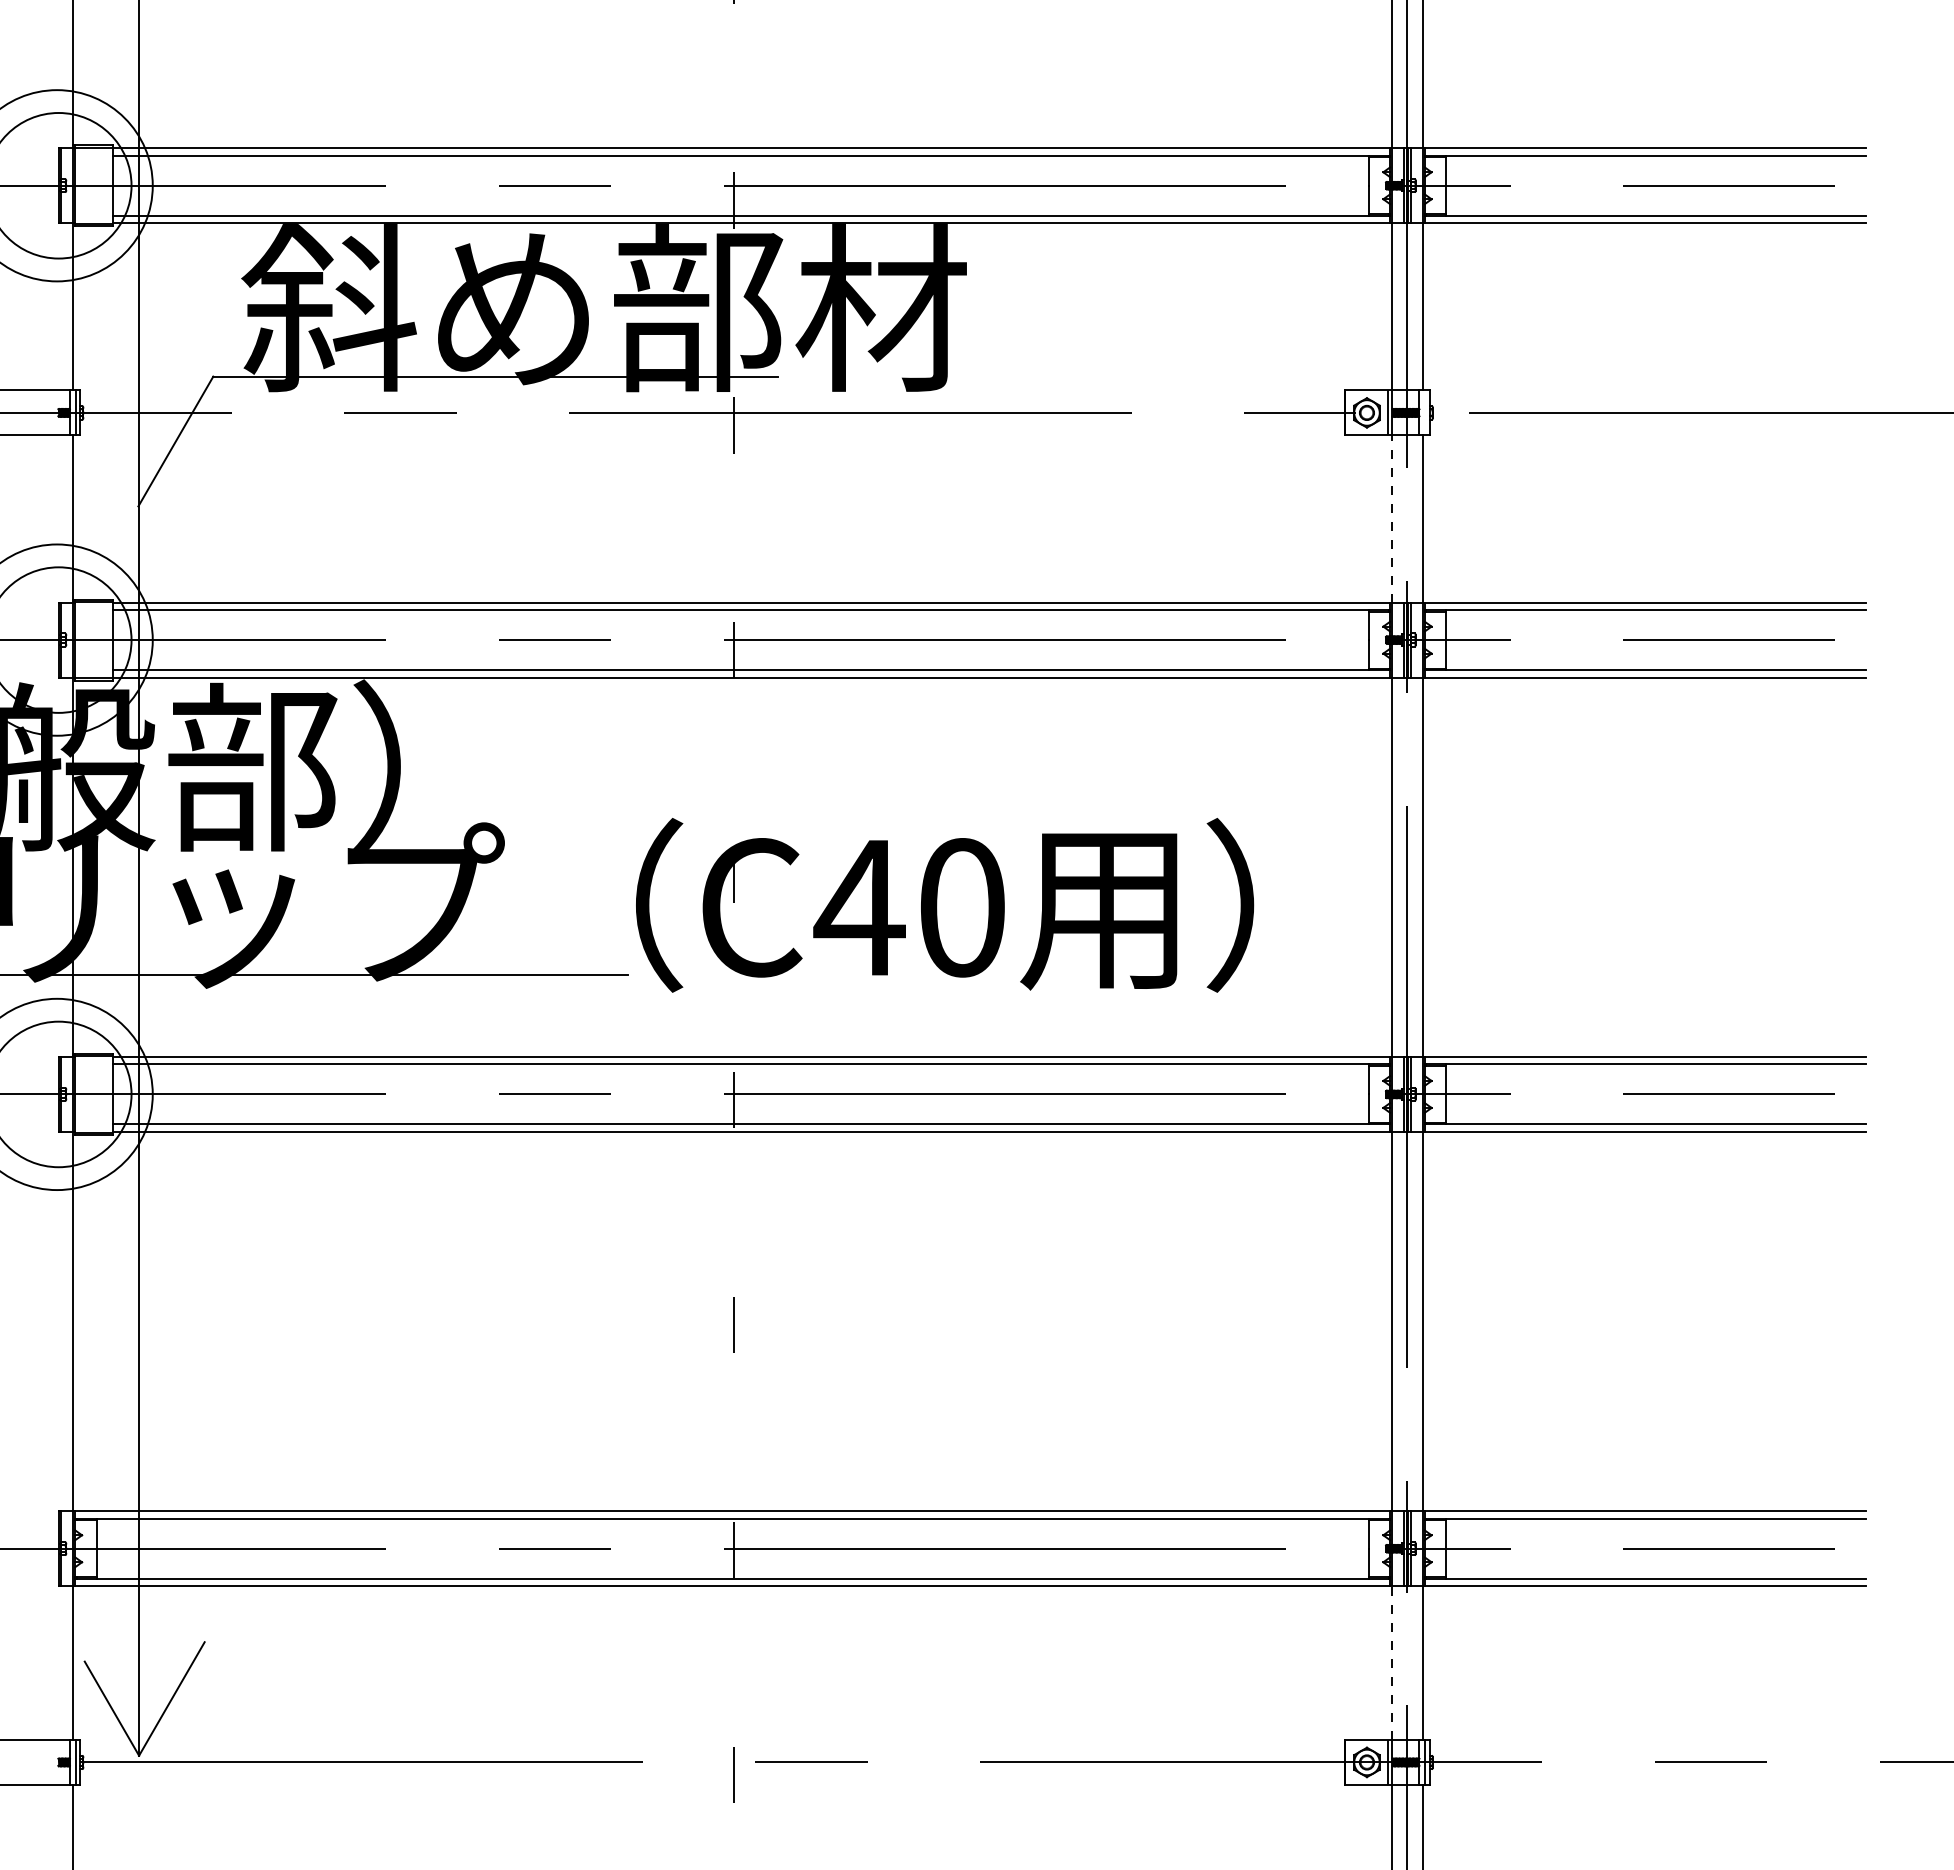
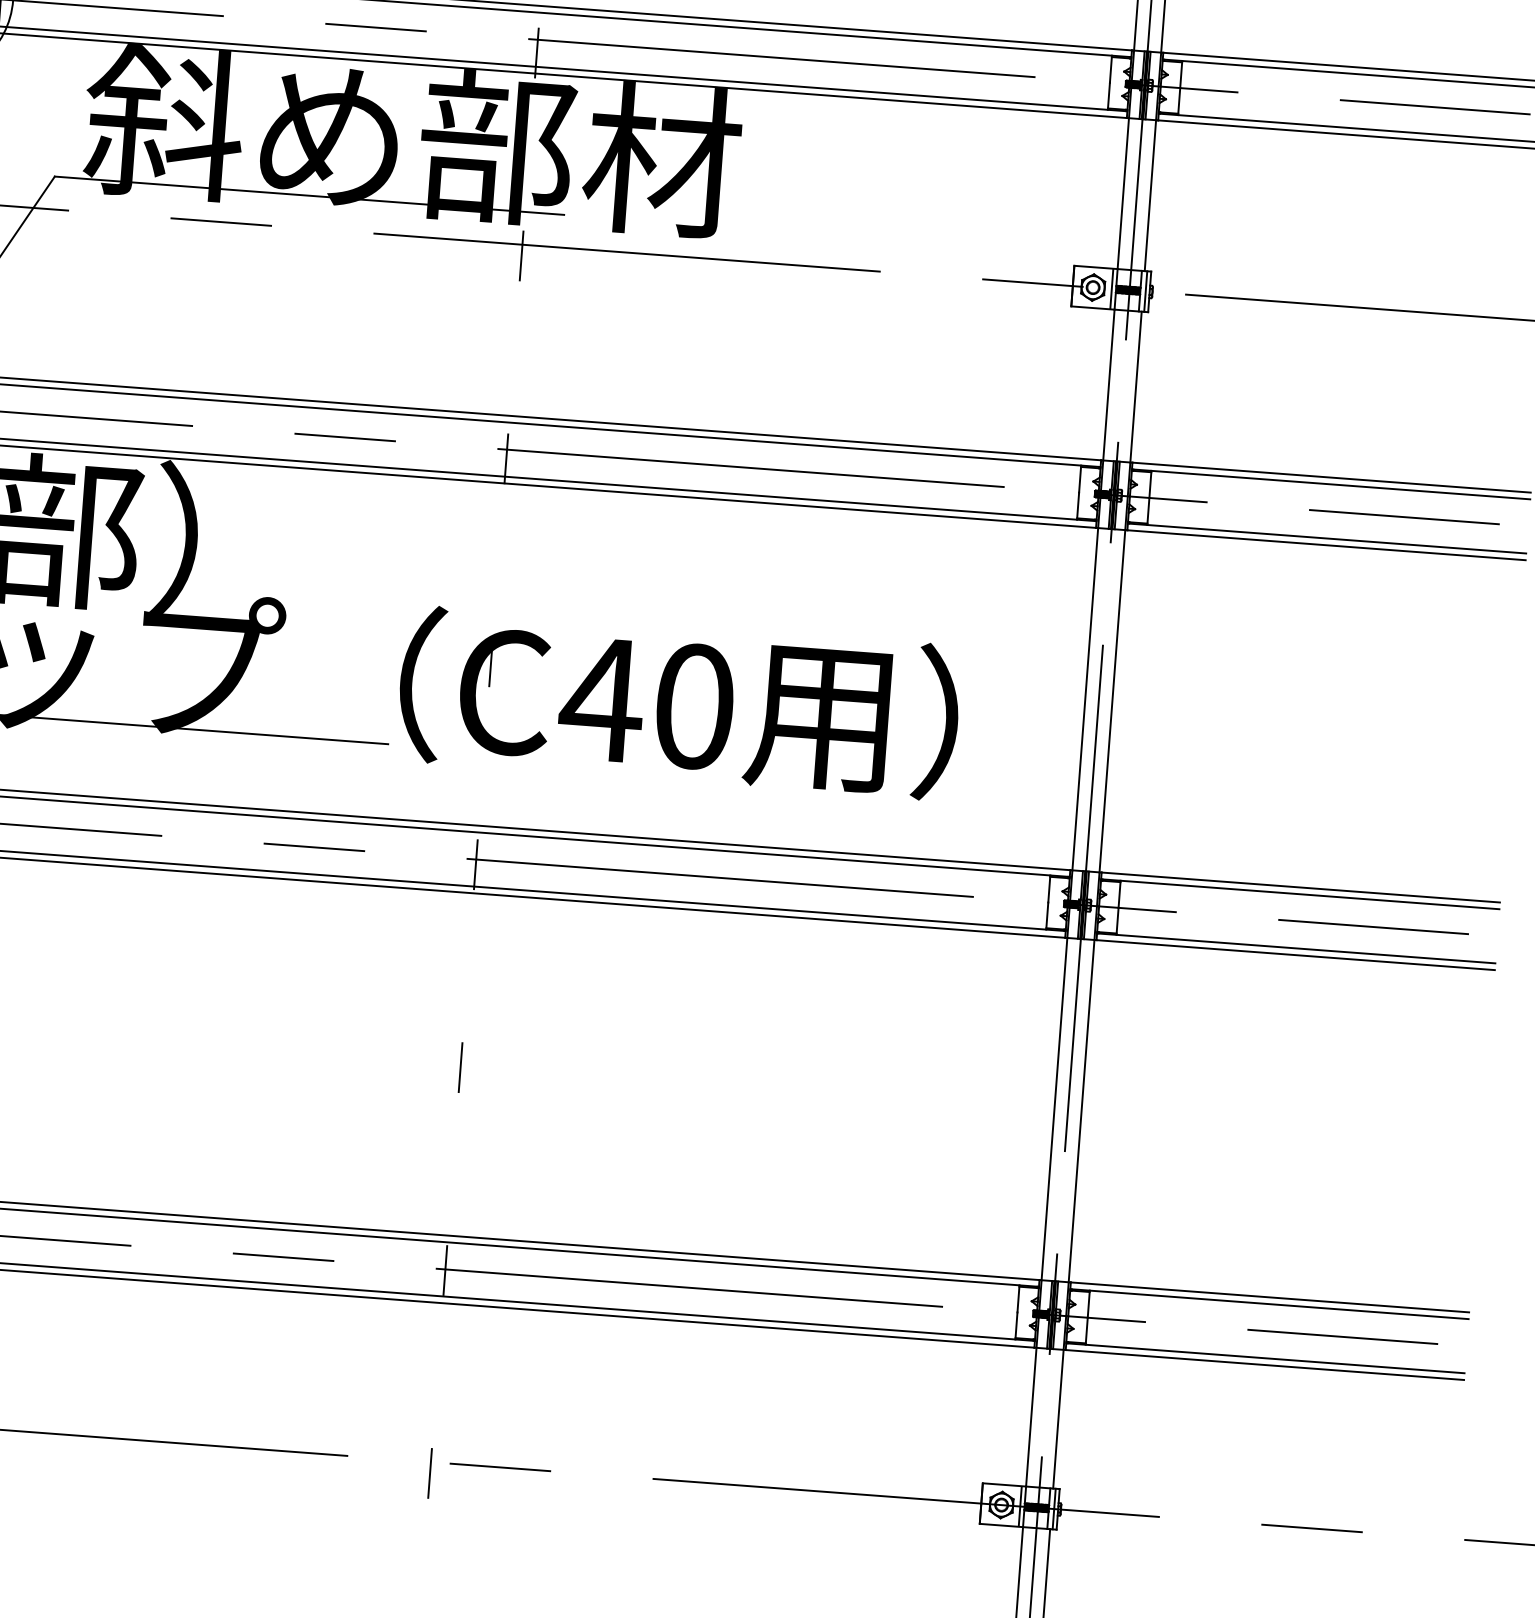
line: (1425, 412) -> (1145, 291), added
line: (1392, 519) -> (1108, 385), dashed -> solid
line: (1392, 1663) -> (1031, 1417), dashed -> solid

